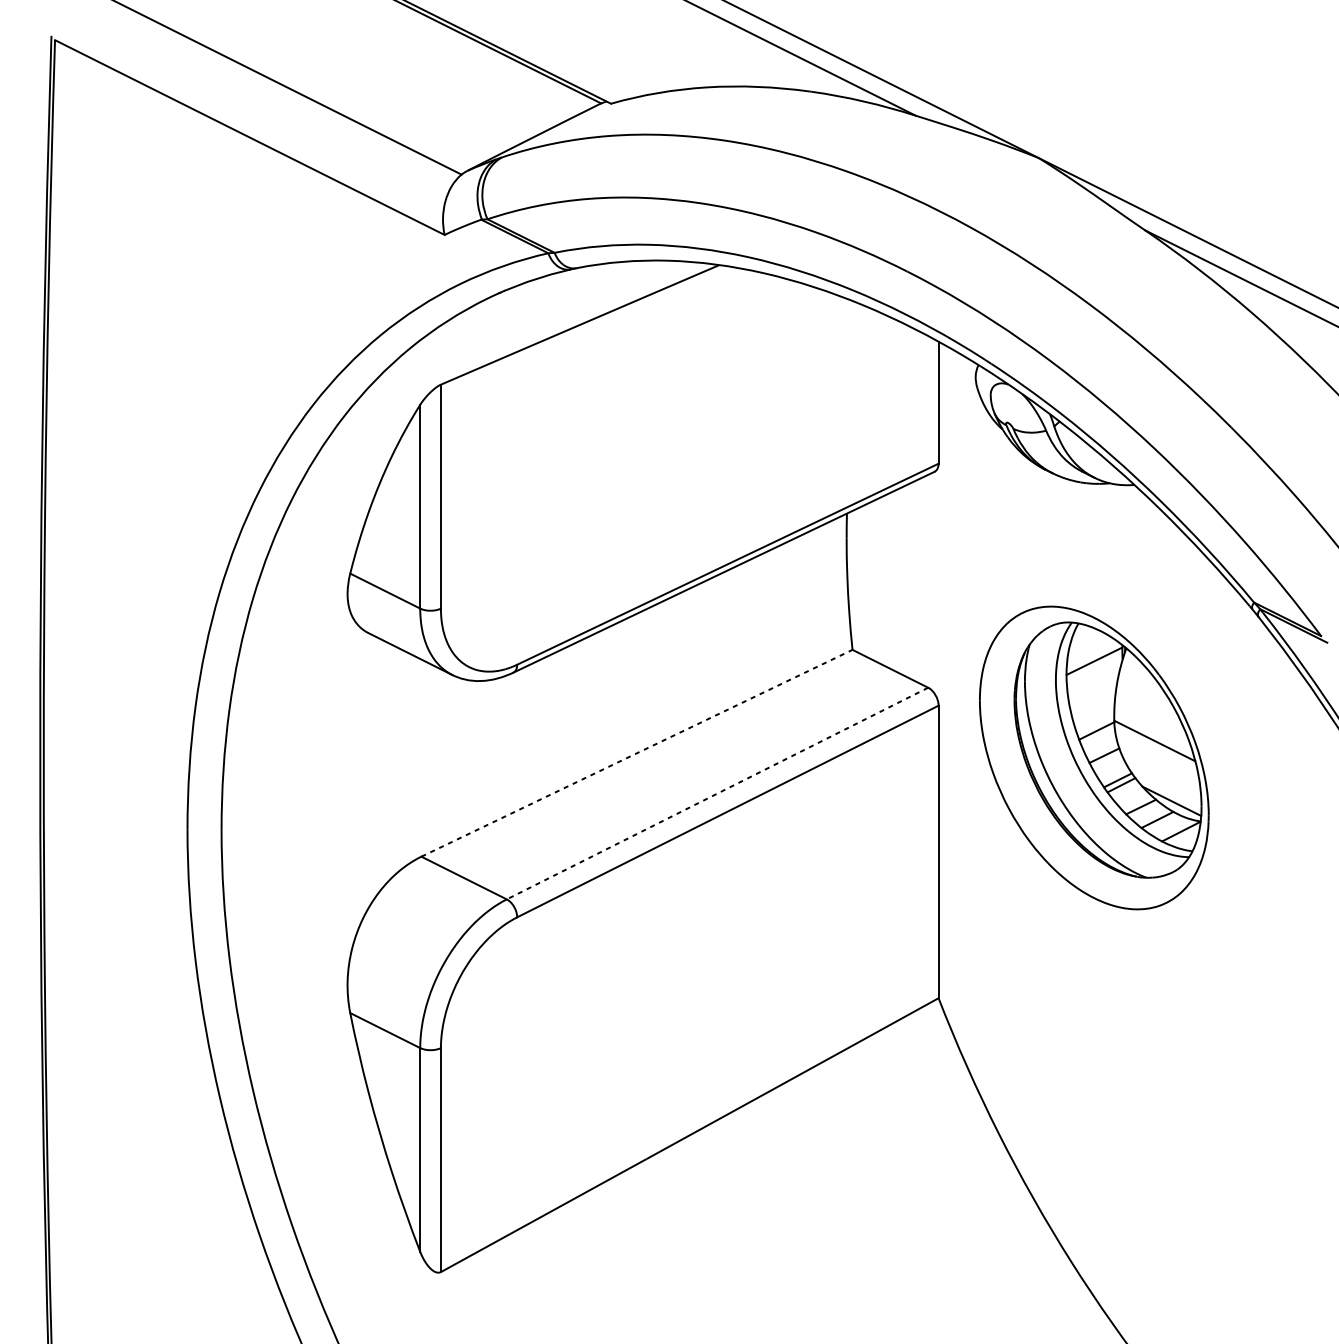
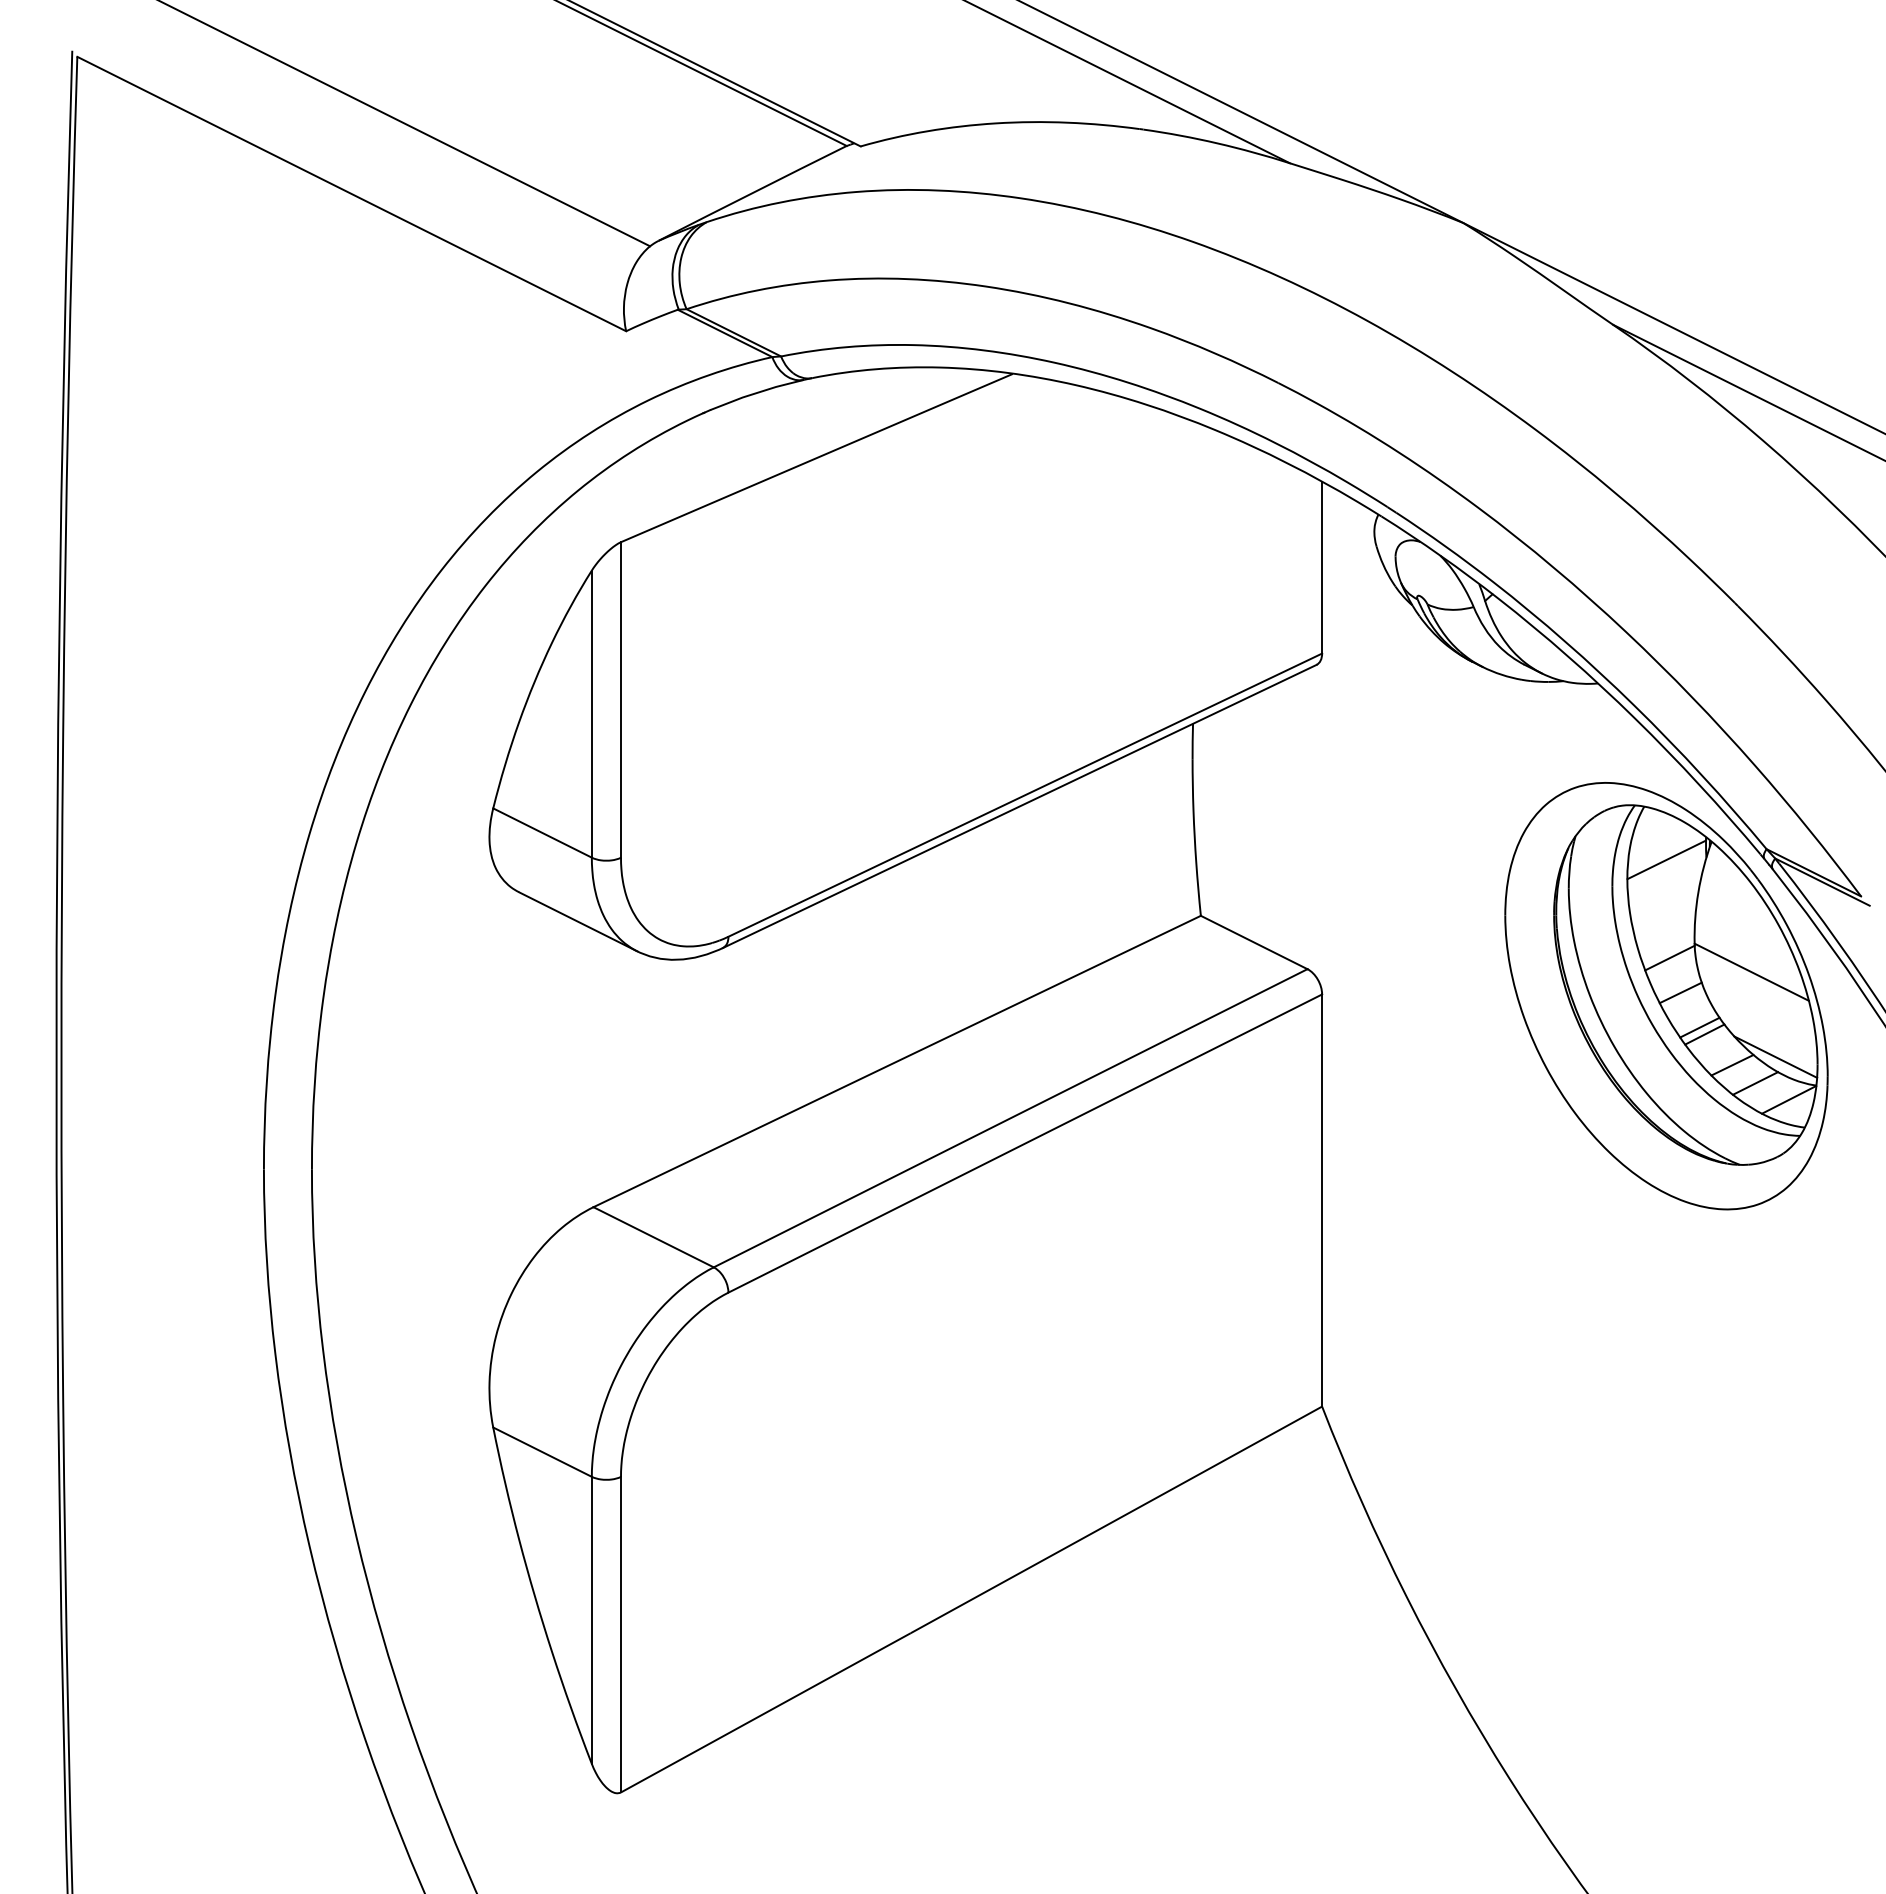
line: (637, 753) -> (897, 1061), dashed -> solid
part: (1094, 758) -> (1666, 996), moved
line: (717, 793) -> (1010, 1118), dashed -> solid

